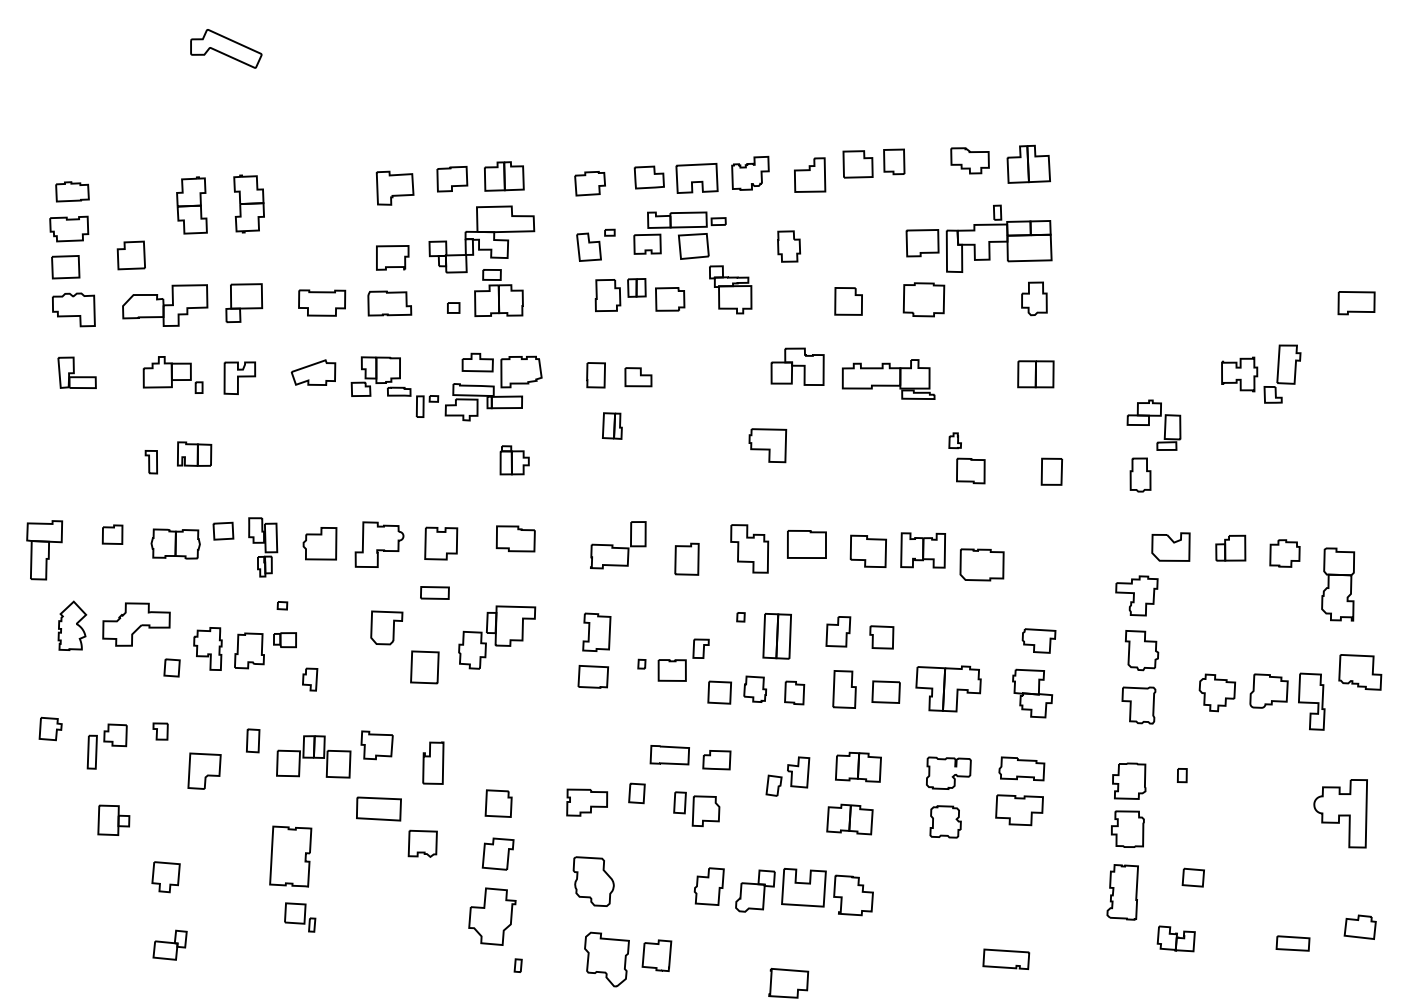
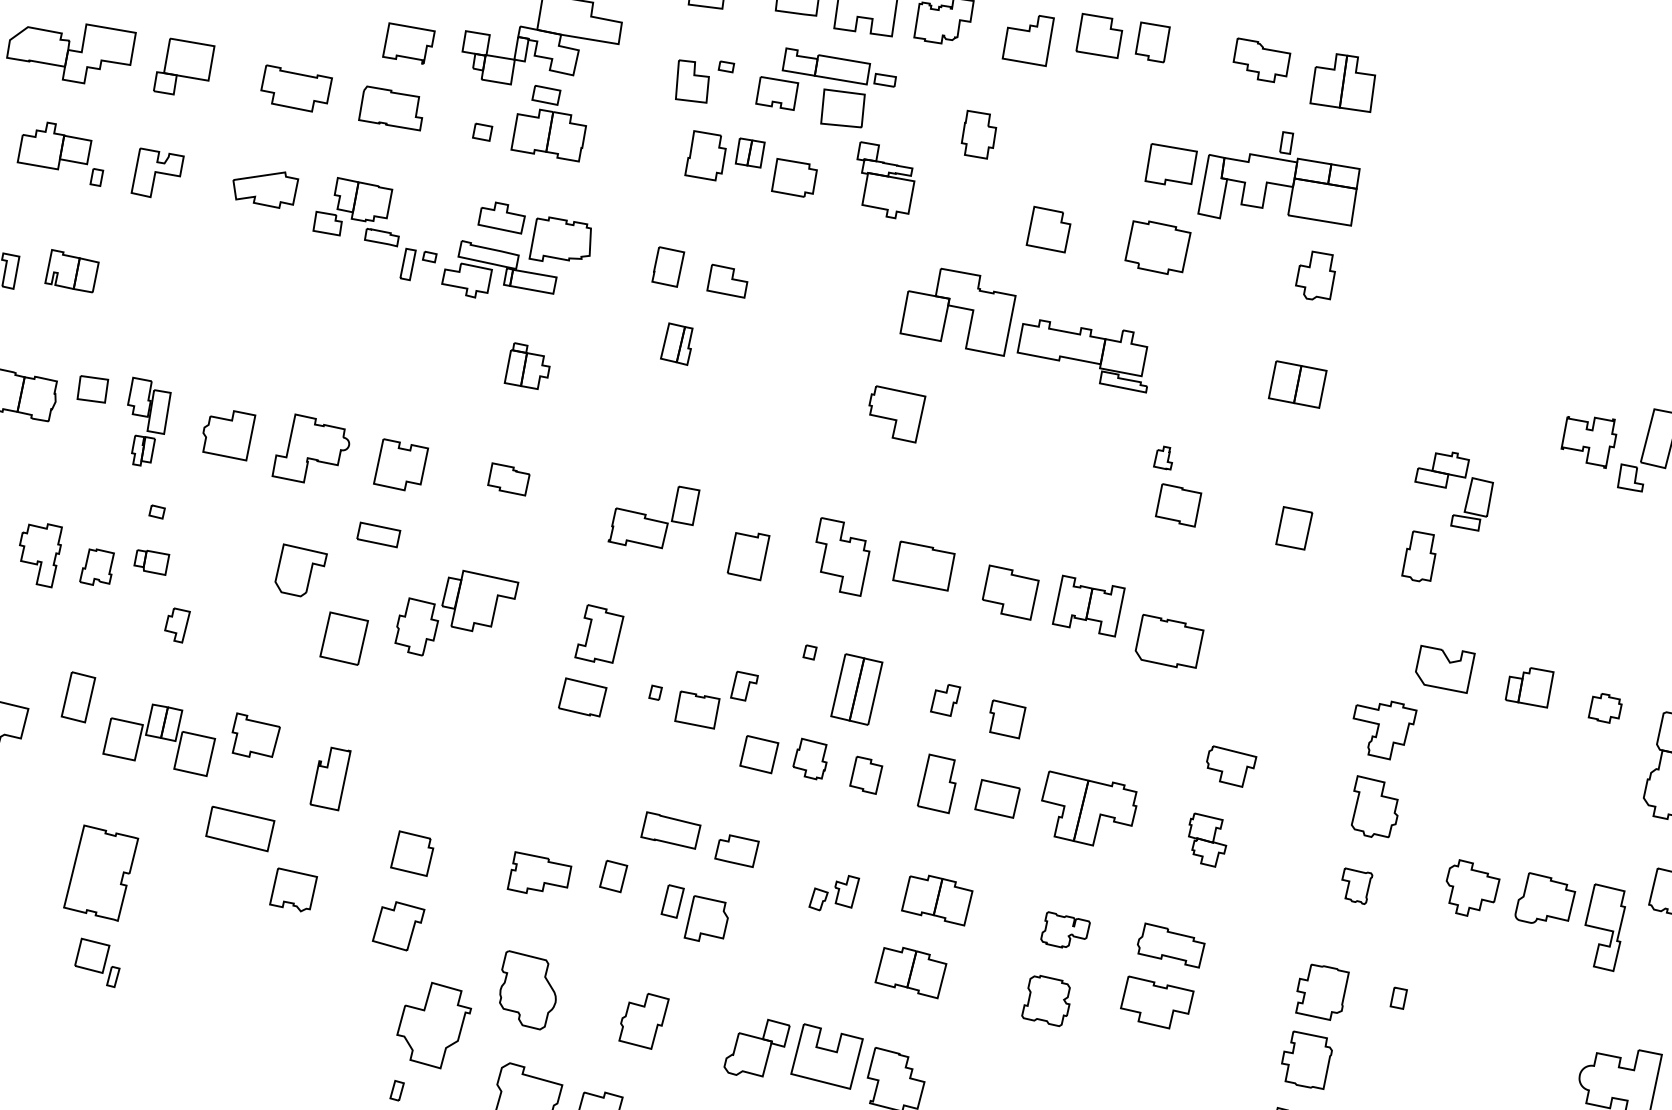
part: (797, 366) -> (958, 308), size x1.4
part: (515, 538) -> (508, 478), size x0.7
part: (1284, 553) -> (1605, 708), size x0.7
part: (838, 631) -> (945, 699), size x0.7
part: (249, 650) -> (97, 567), size x0.7
part: (1032, 693) -> (1206, 840), size x0.7
part: (1138, 705) -> (1355, 886), size x0.6
part: (253, 740) -> (79, 696), size x1.4
part: (948, 772) -> (1065, 930), size x0.7
part: (787, 776) -> (833, 892), size x0.7
part: (708, 886) -> (642, 1019), moved
part: (492, 916) -> (433, 1024), moved

